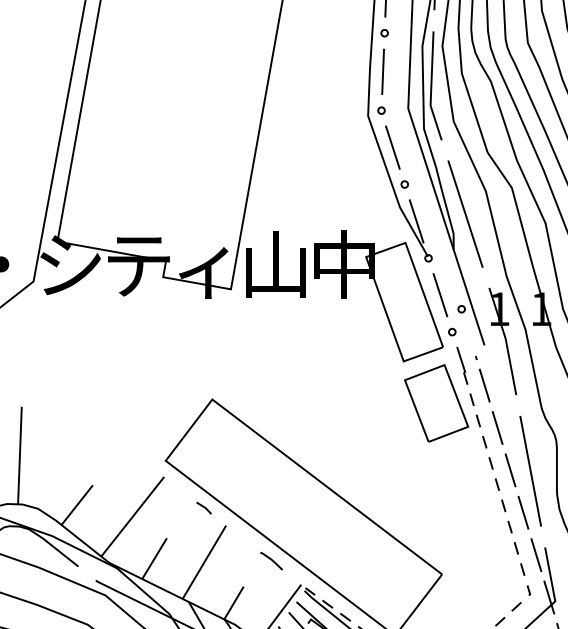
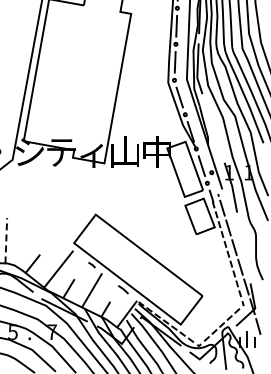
line: (465, 212) -> (213, 127), removed
line: (20, 455) -> (6, 240), solid -> dashed
line: (529, 470) -> (243, 247), removed

